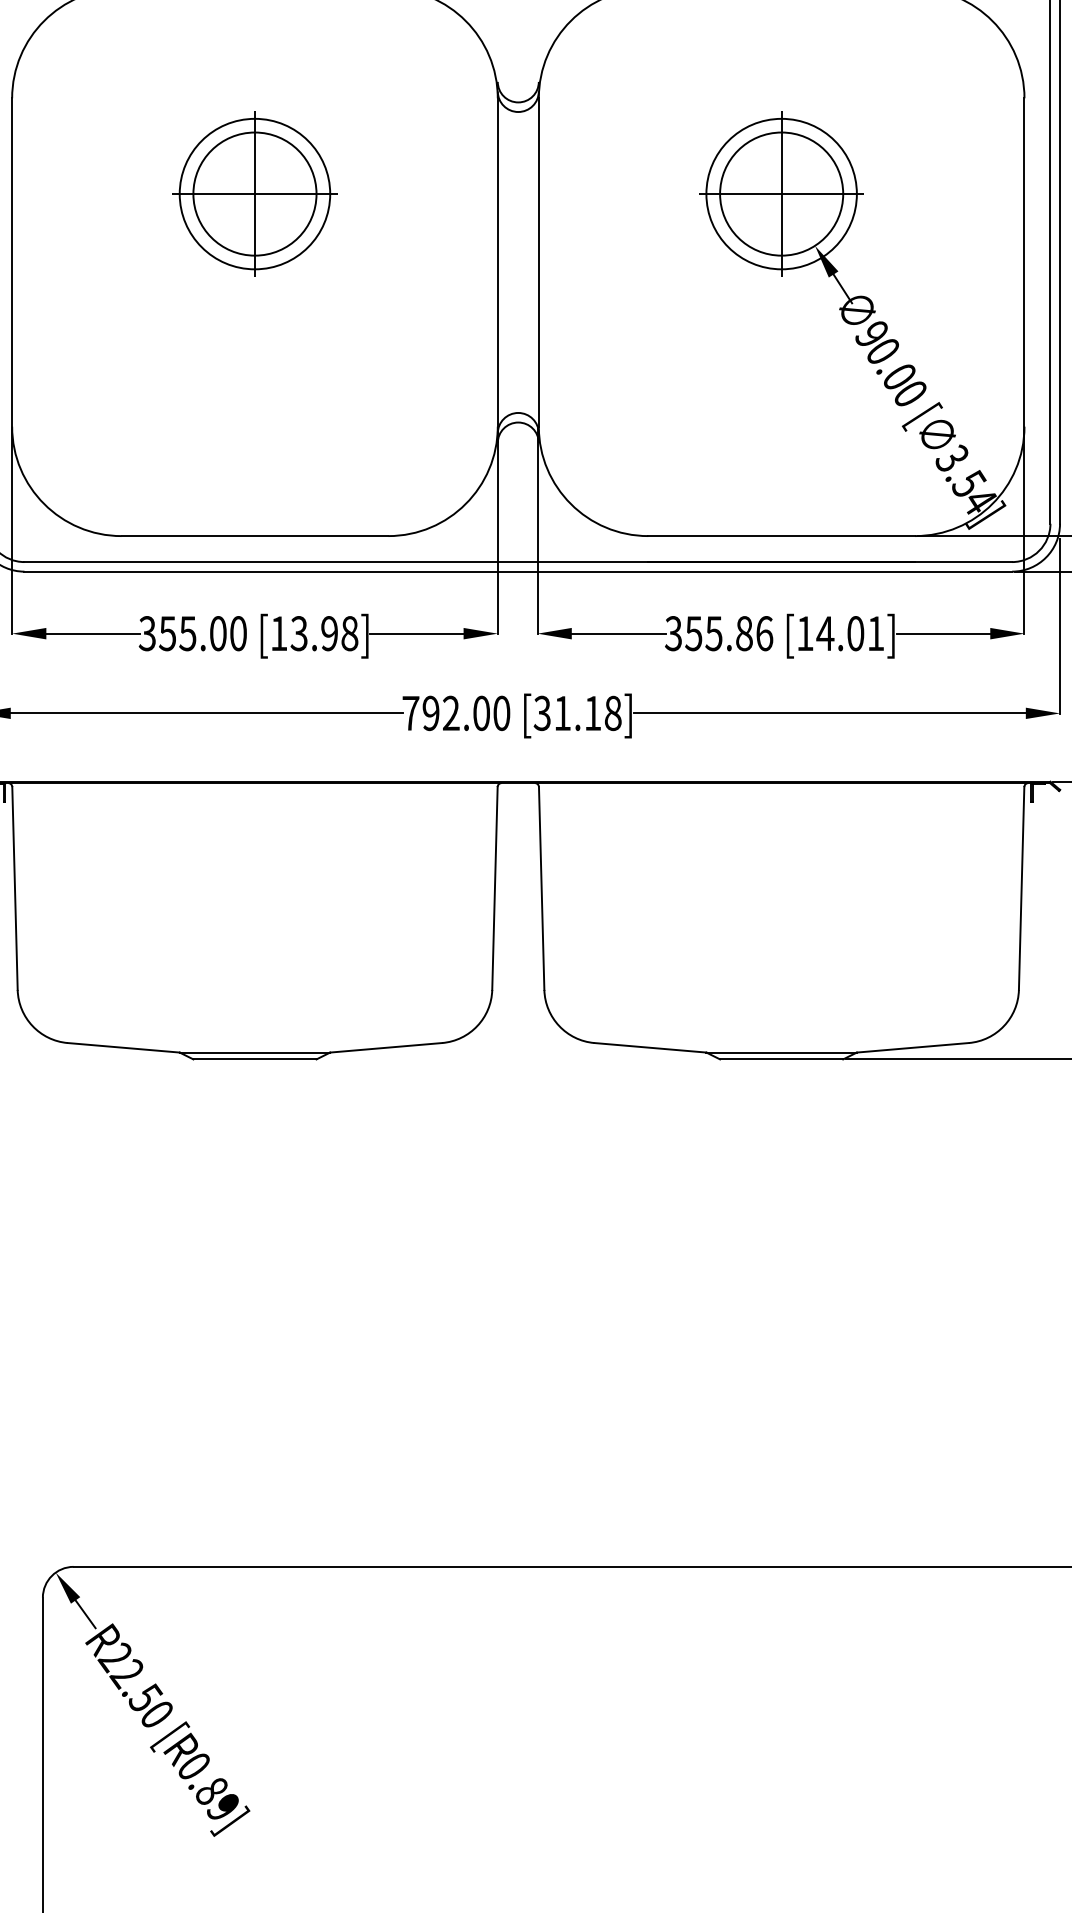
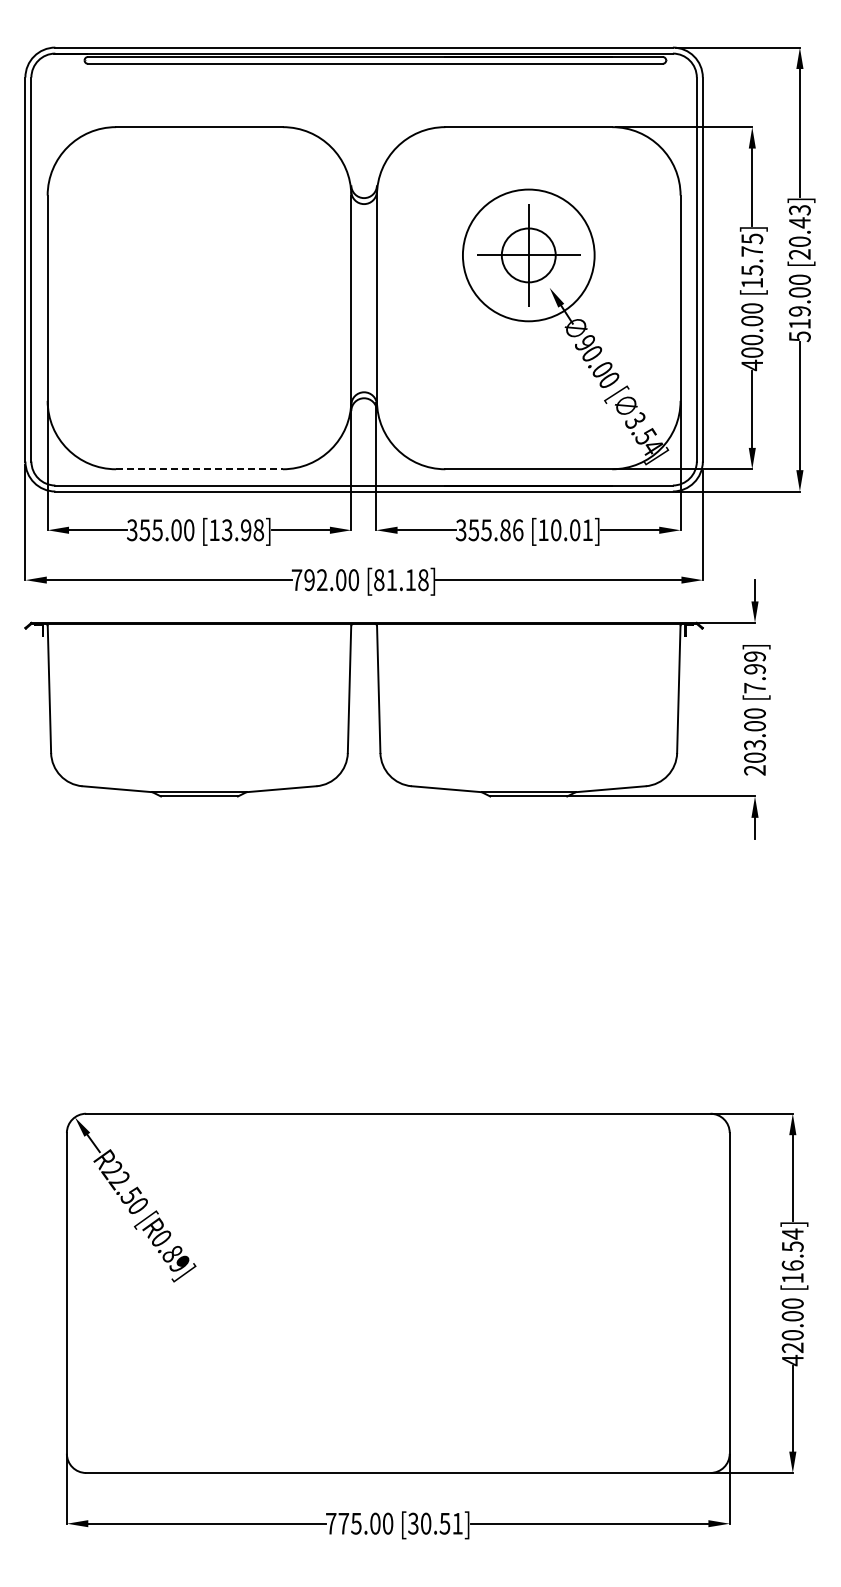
circle: (781, 192) -> (528, 254), size x0.7
part: (255, 194) -> (199, 255), removed
circle: (781, 194) -> (528, 255), size x1.4
line: (255, 536) -> (199, 469), solid -> dashed
text: (824, 634) -> (555, 530), [14.01] -> [10.01]
text: (541, 712) -> (378, 579), [31.18] -> [81.18]

